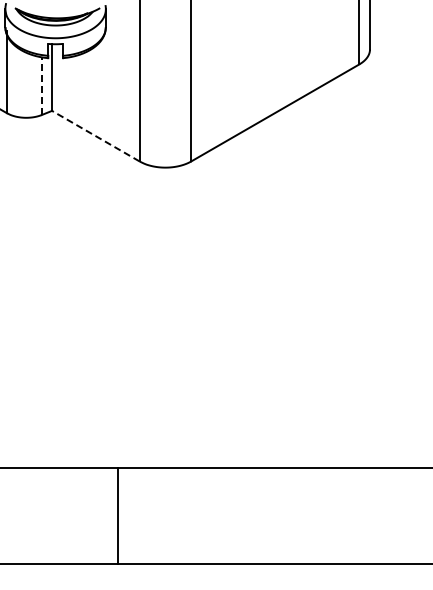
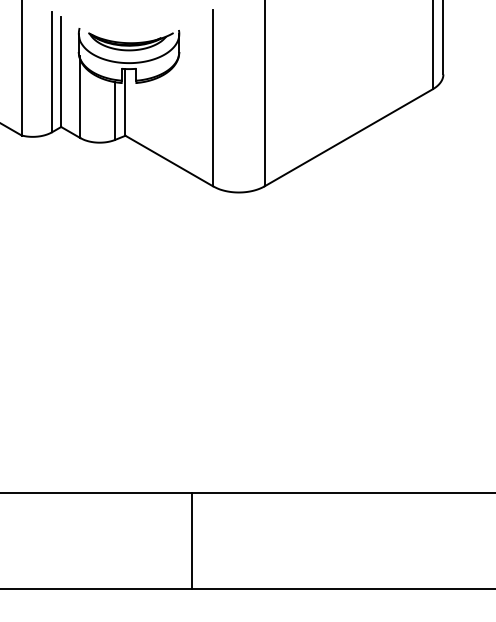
line: (42, 86) -> (115, 111), dashed -> solid
line: (96, 136) -> (169, 161), dashed -> solid

